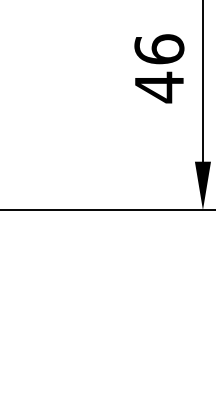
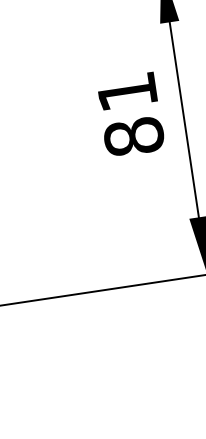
text: (159, 68) -> (130, 114), 46 -> 81

